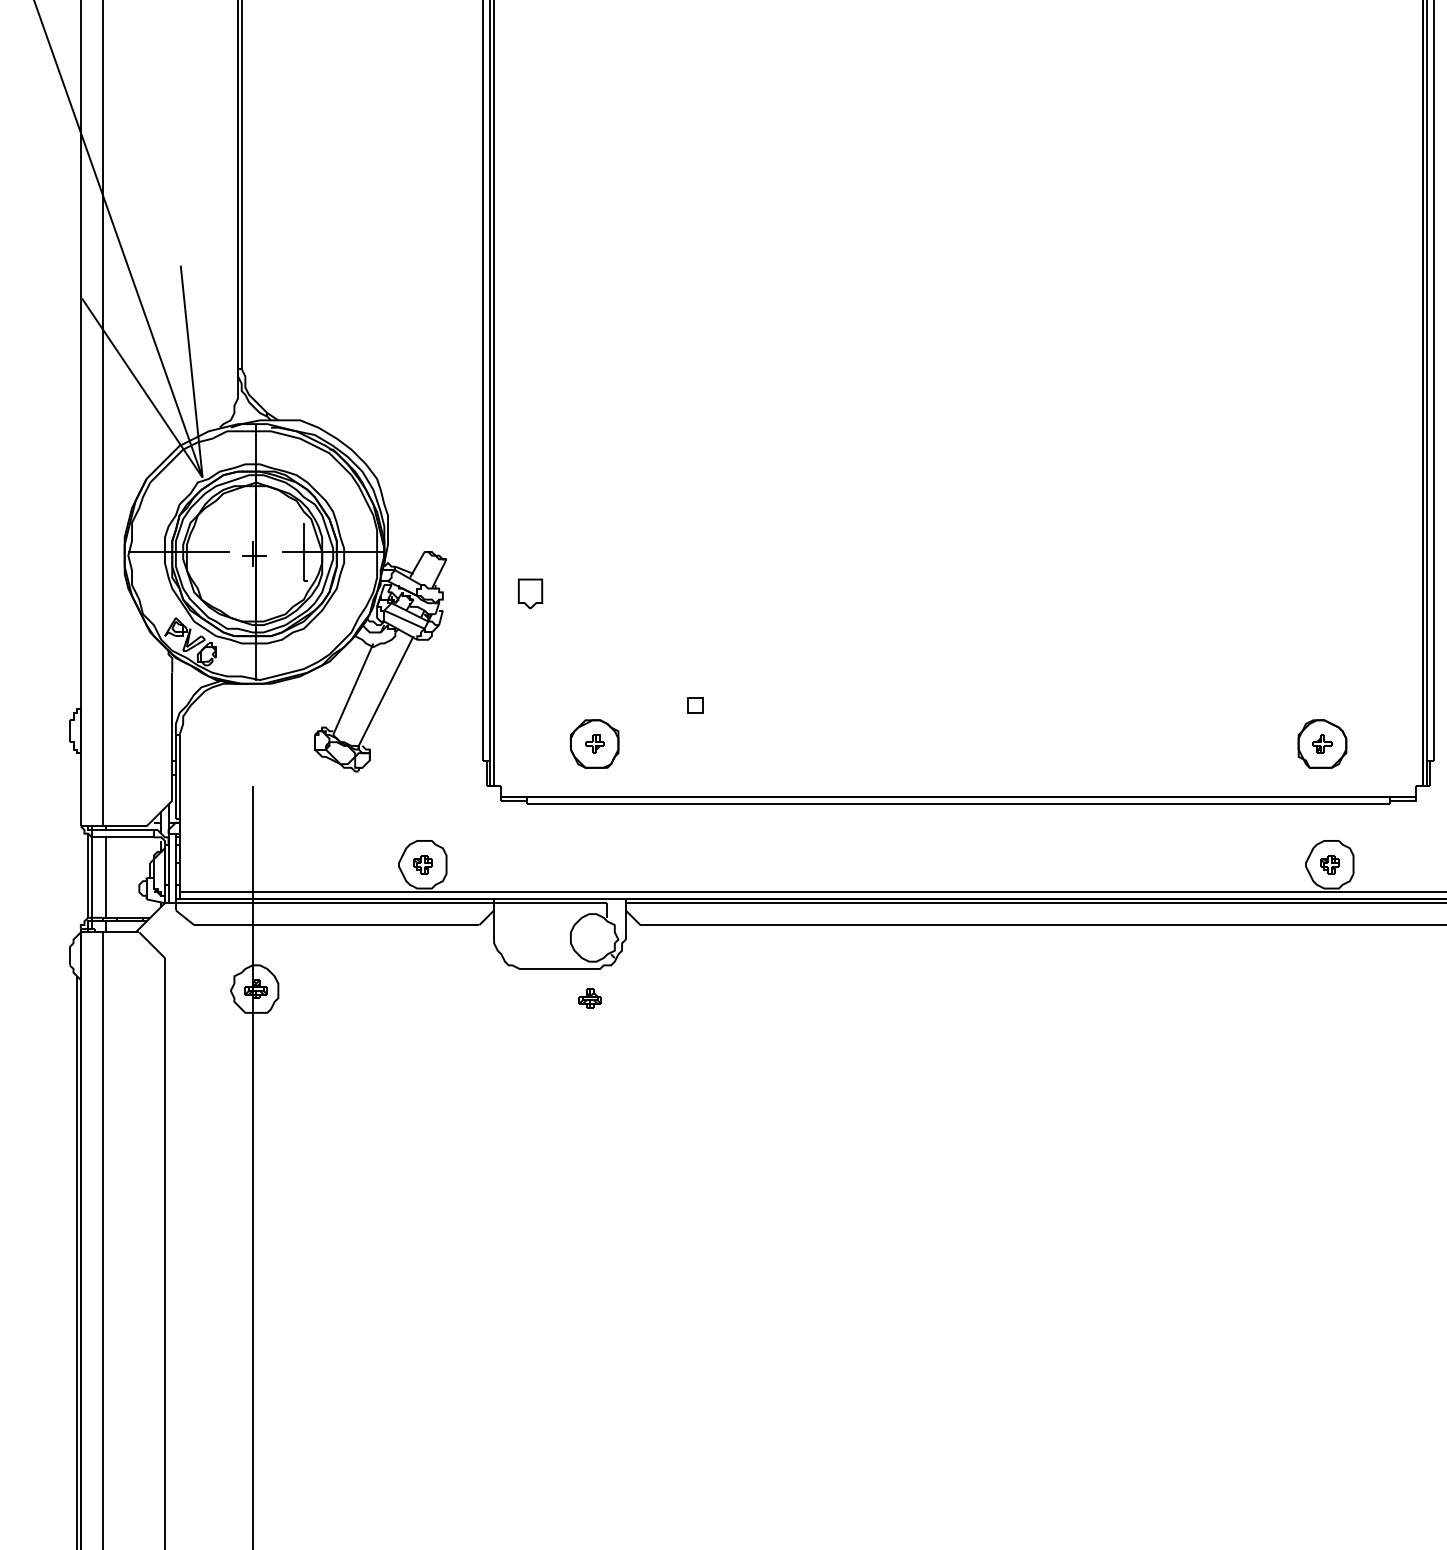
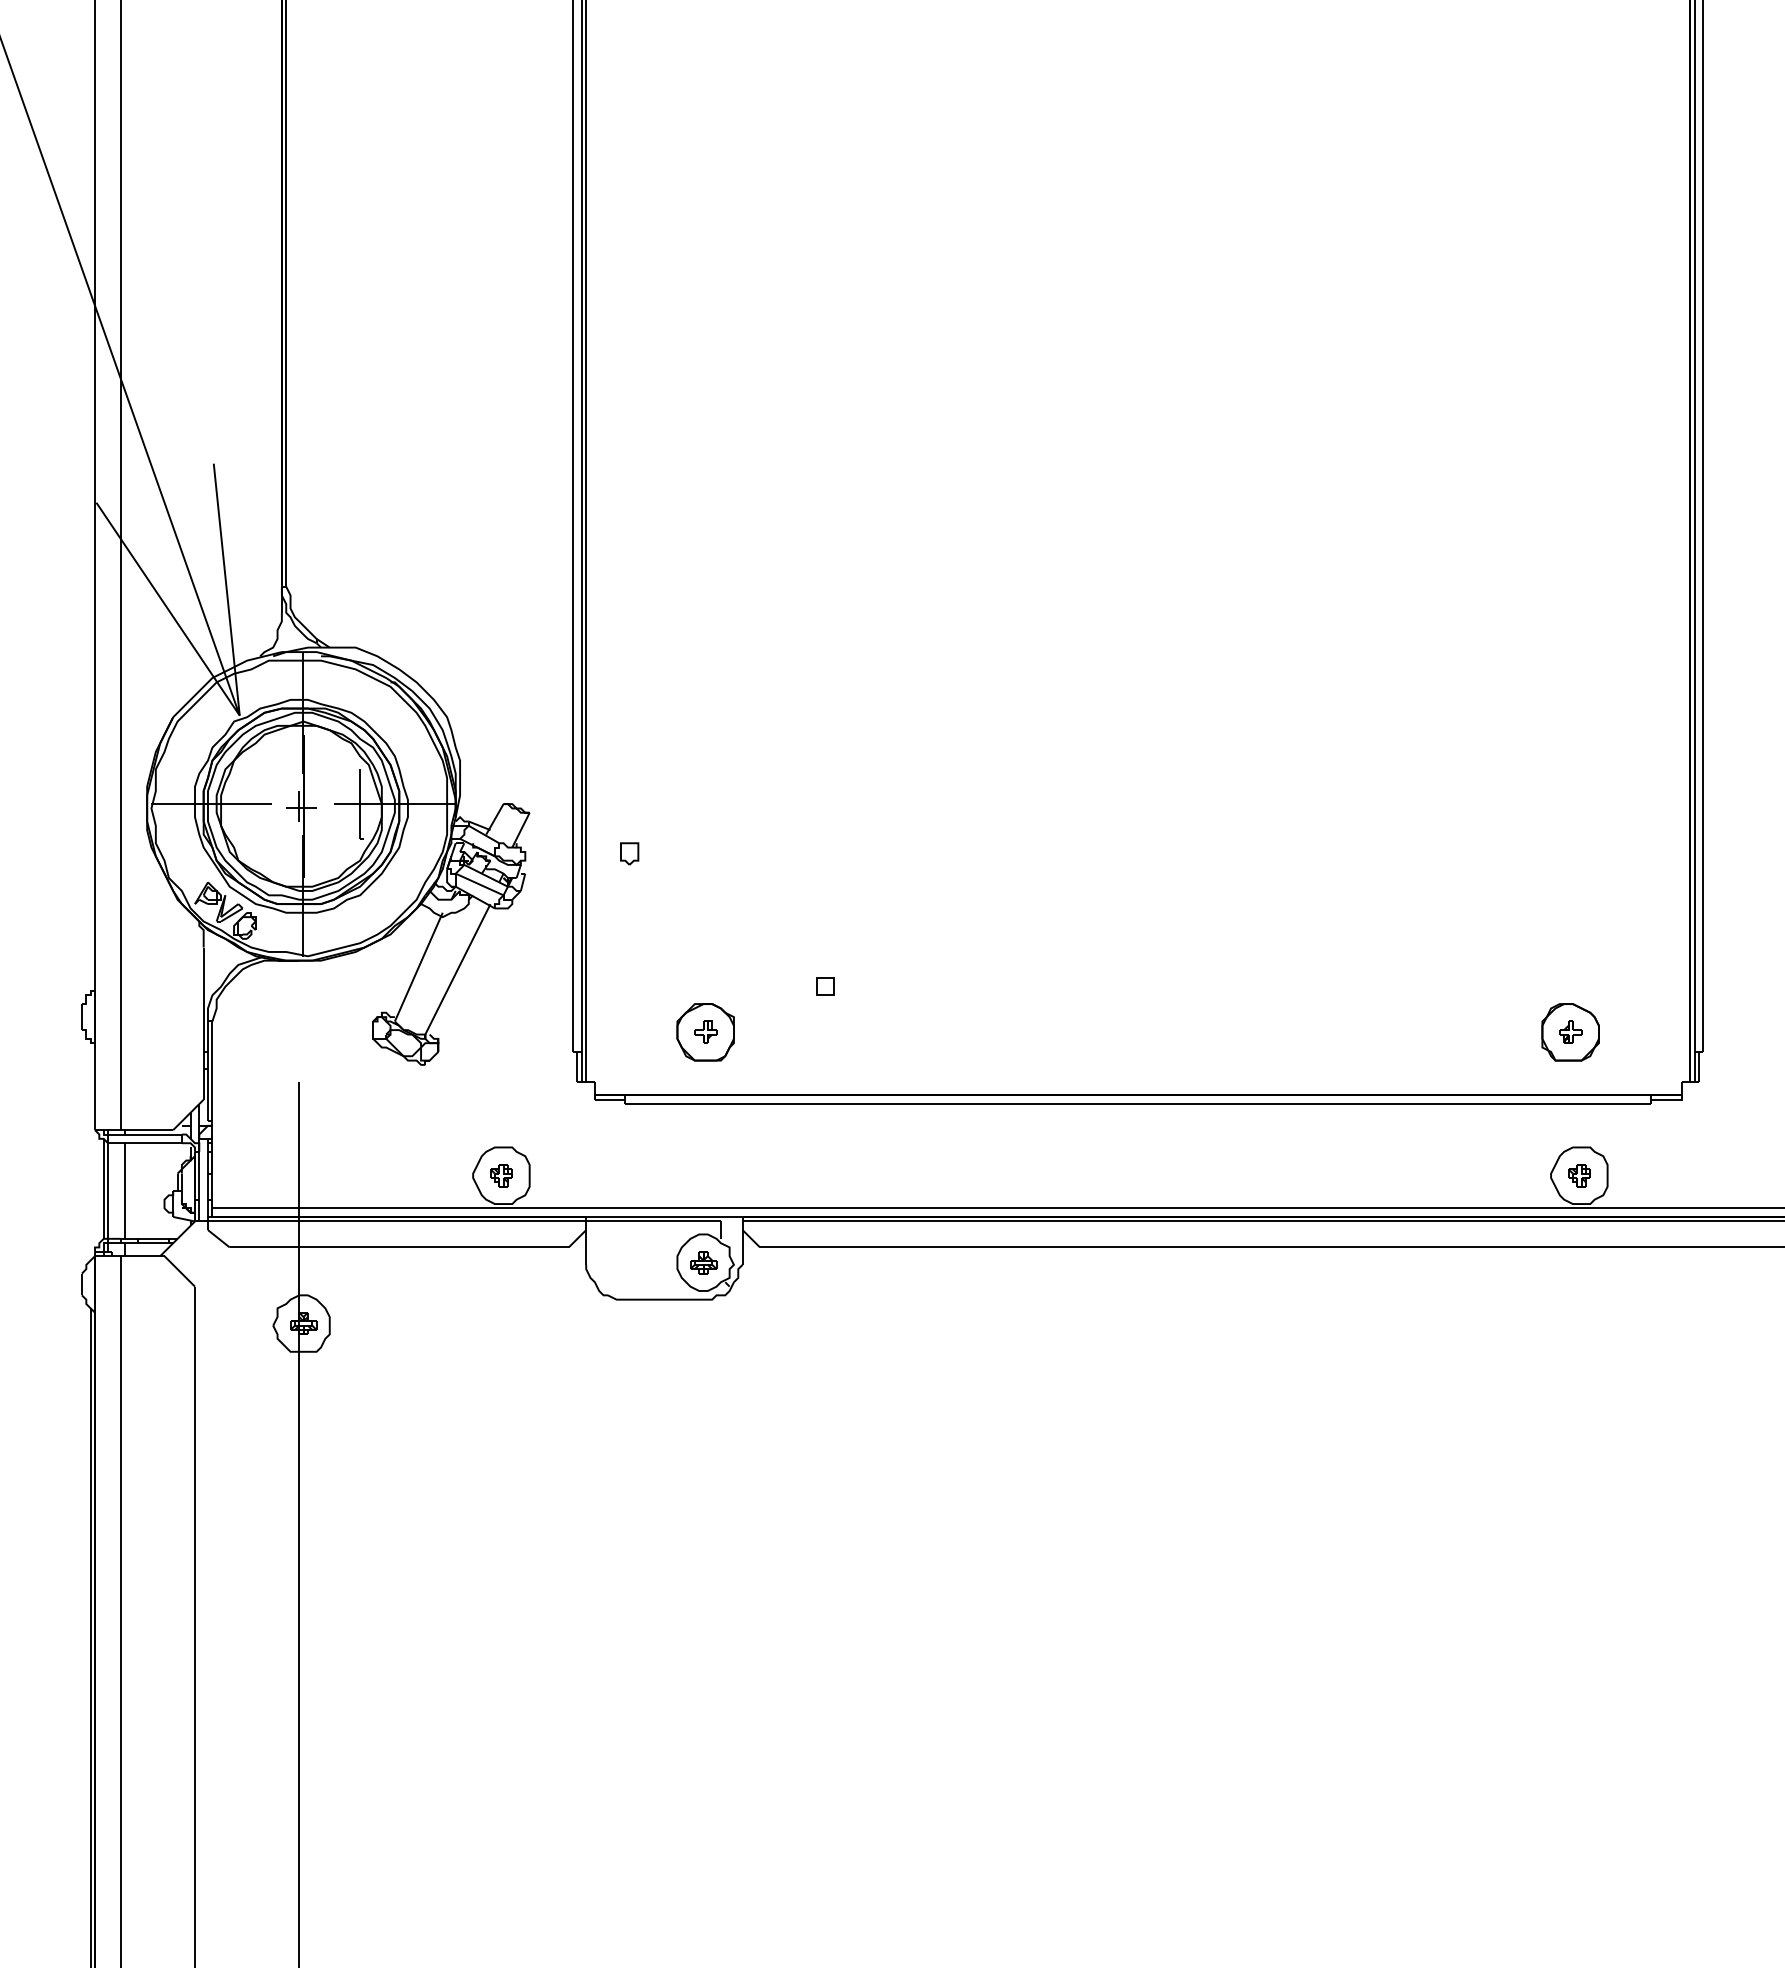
part: (530, 593) -> (629, 853), size x0.62
part: (590, 998) -> (703, 1262), moved

